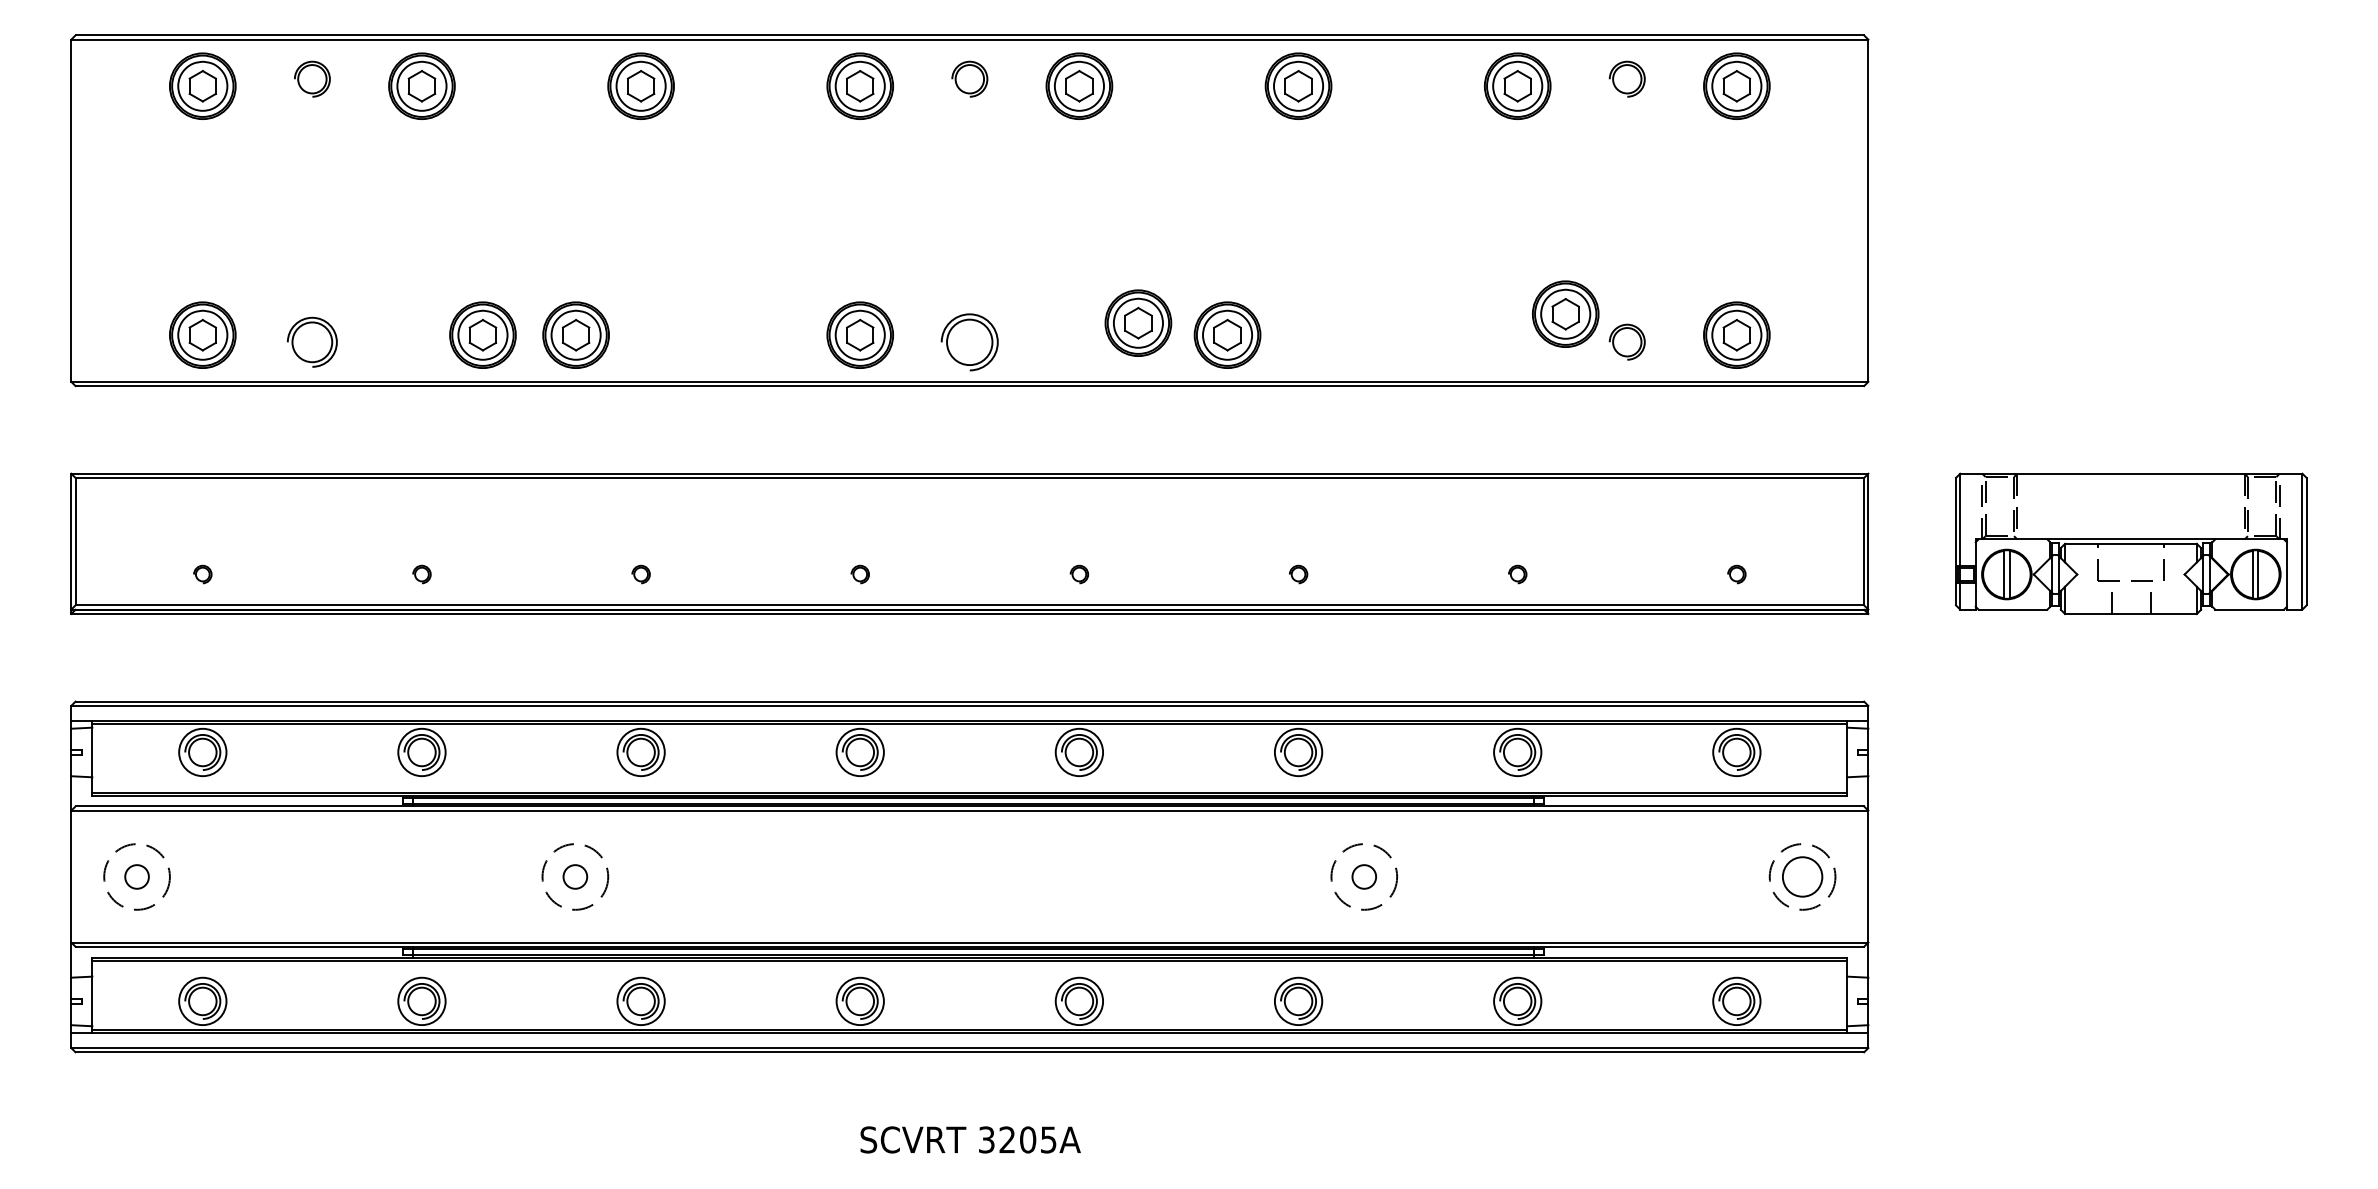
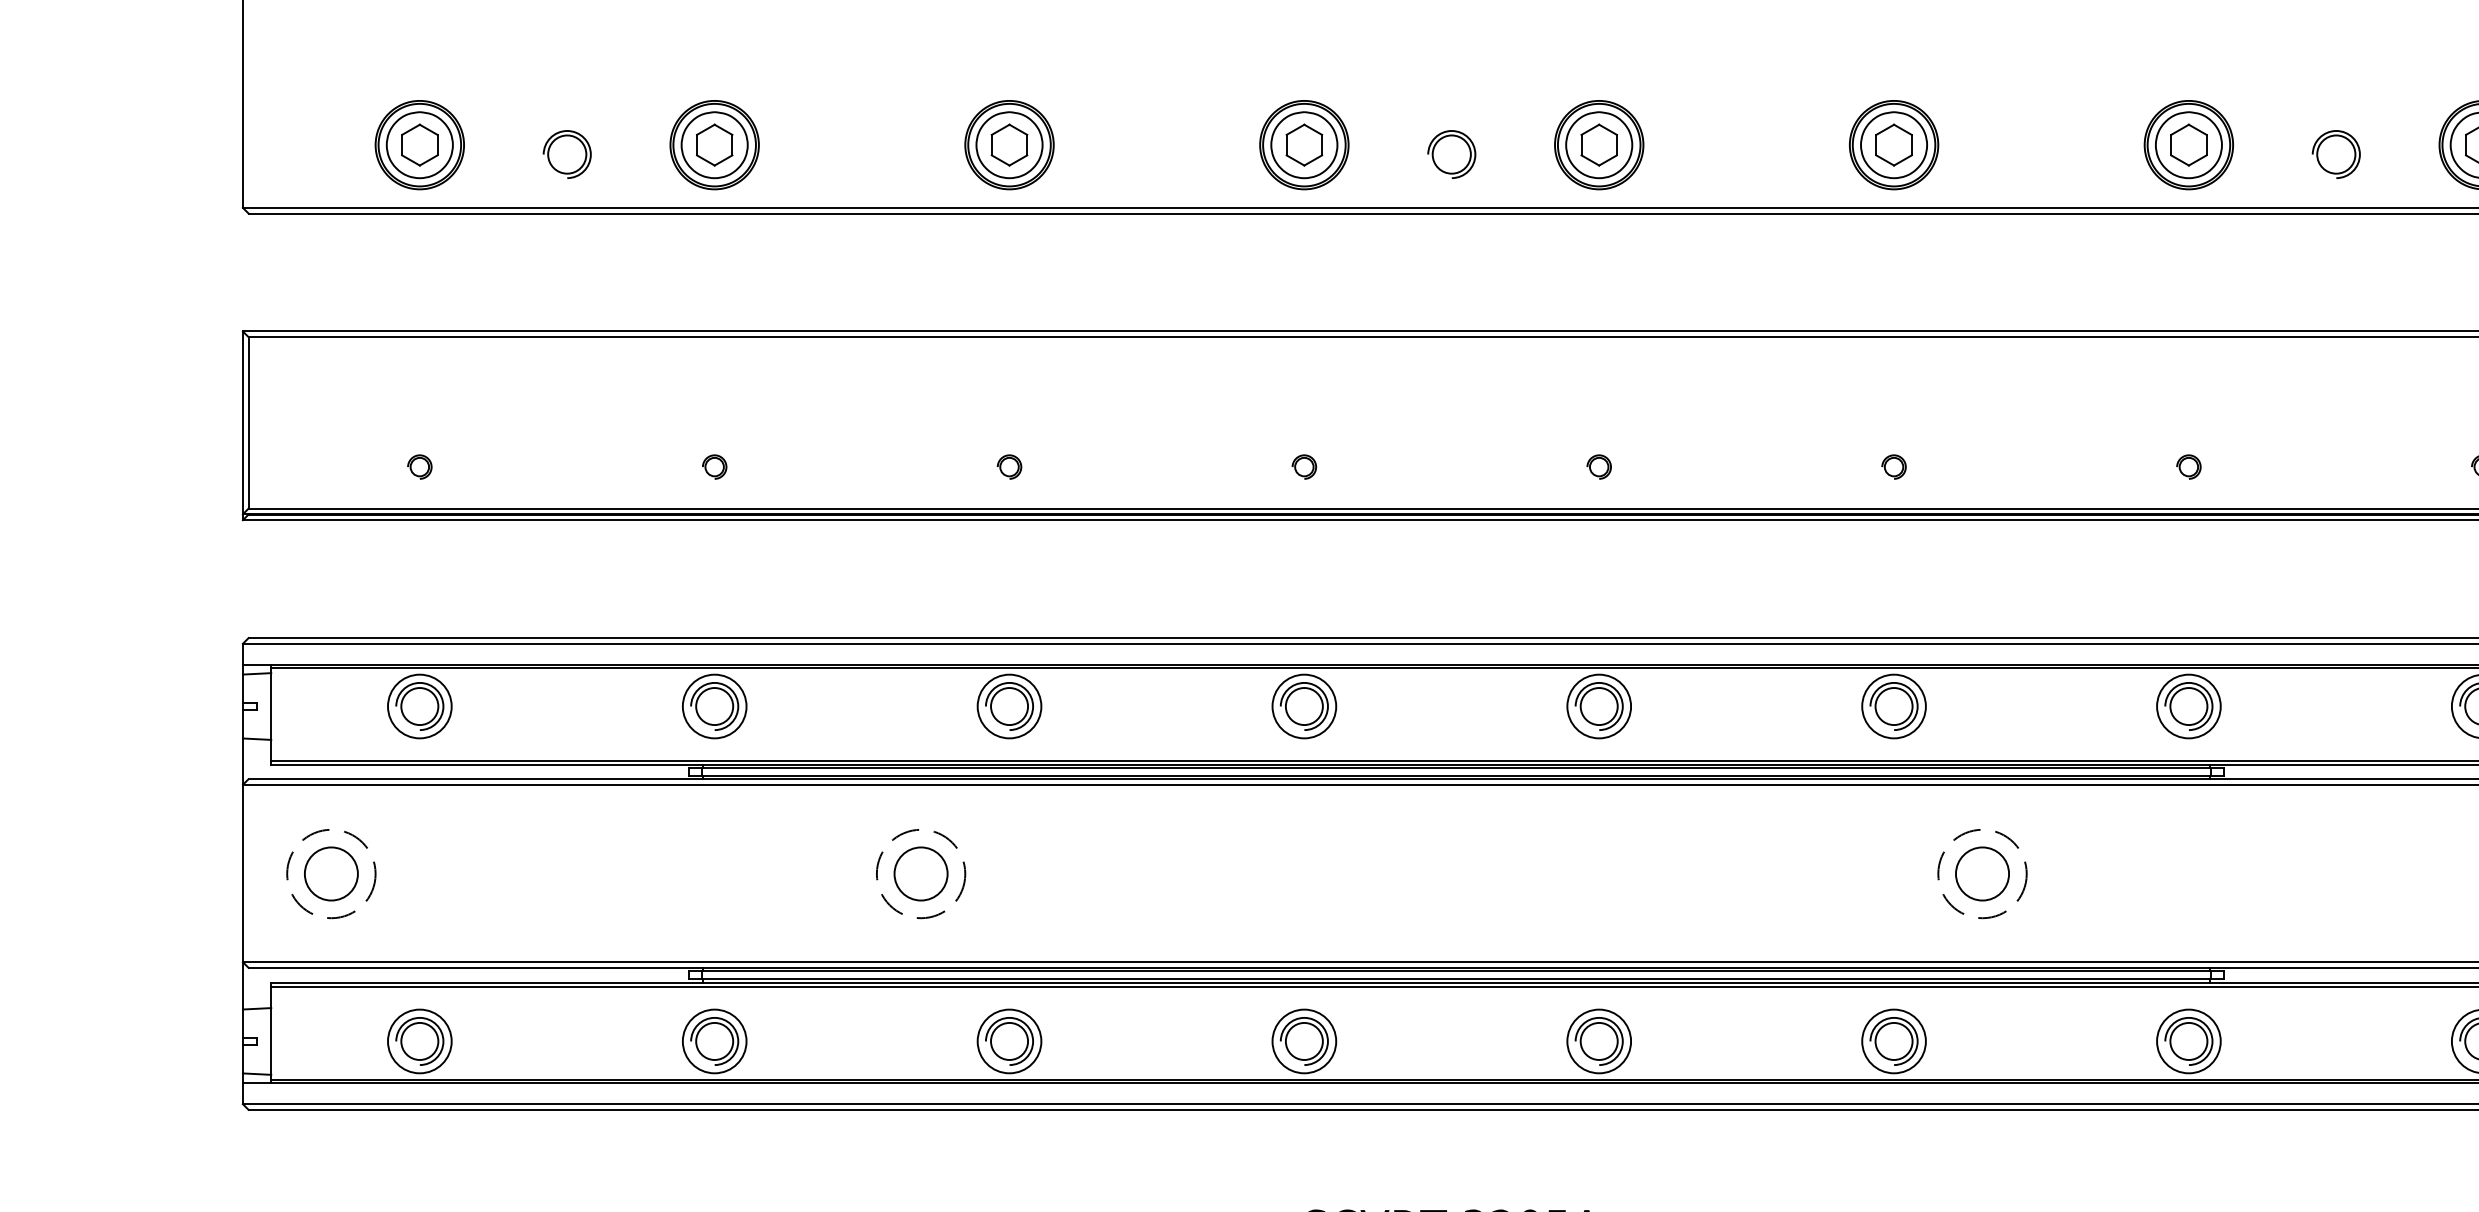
part: (1565, 313) -> (2188, 144), moved
part: (1138, 322) -> (1599, 144), moved
part: (482, 334) -> (714, 144), moved
part: (575, 334) -> (1008, 144), moved
part: (1227, 334) -> (1893, 144), moved
part: (312, 341) -> (567, 153), size x0.71
part: (969, 341) -> (1451, 153), size x0.62
circle: (136, 876) -> (330, 873), size x1.67
circle: (575, 876) -> (921, 873), size x1.67
circle: (1364, 876) -> (1982, 873), size x1.67

